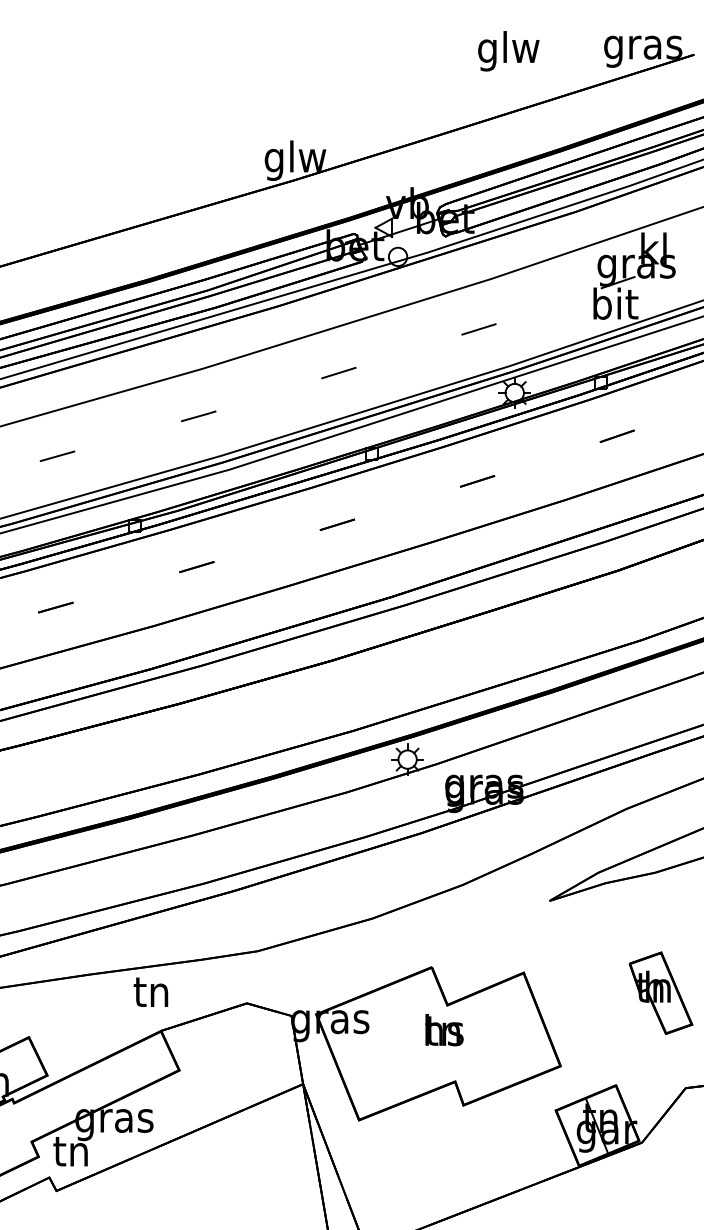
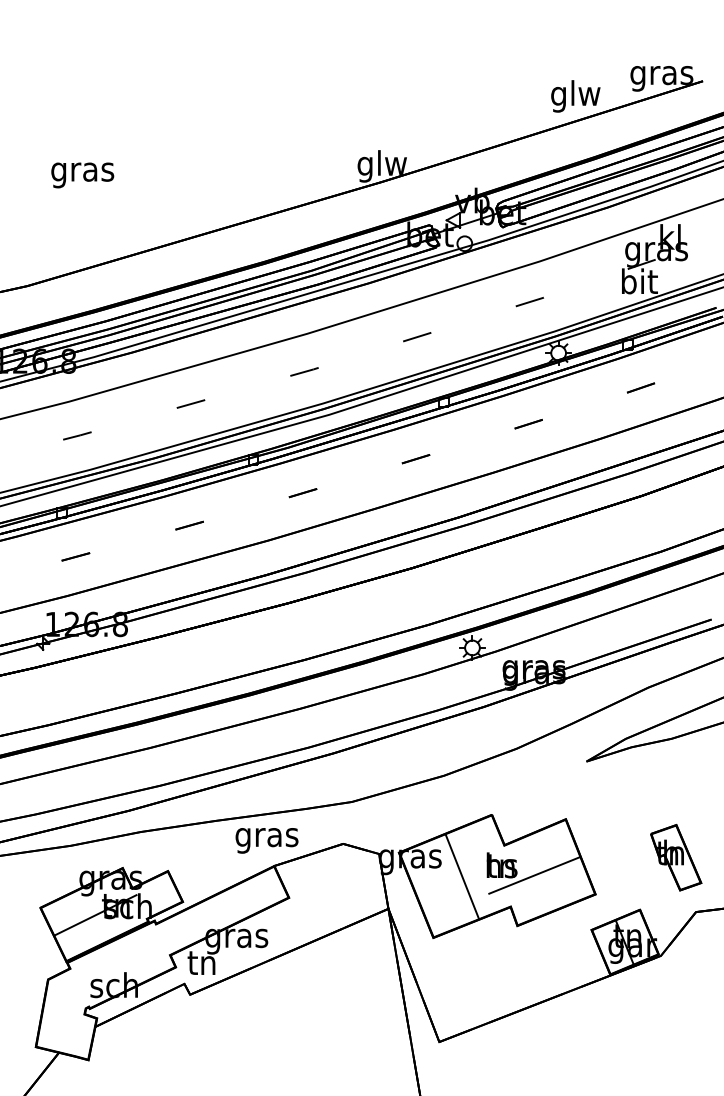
text: (508, 51) -> (575, 96), moved
part: (661, 992) -> (676, 857), moved
text: (151, 996) -> (266, 838), tn -> gras
line: (484, 1042) -> (534, 875), added
line: (393, 1043) -> (461, 876), added

